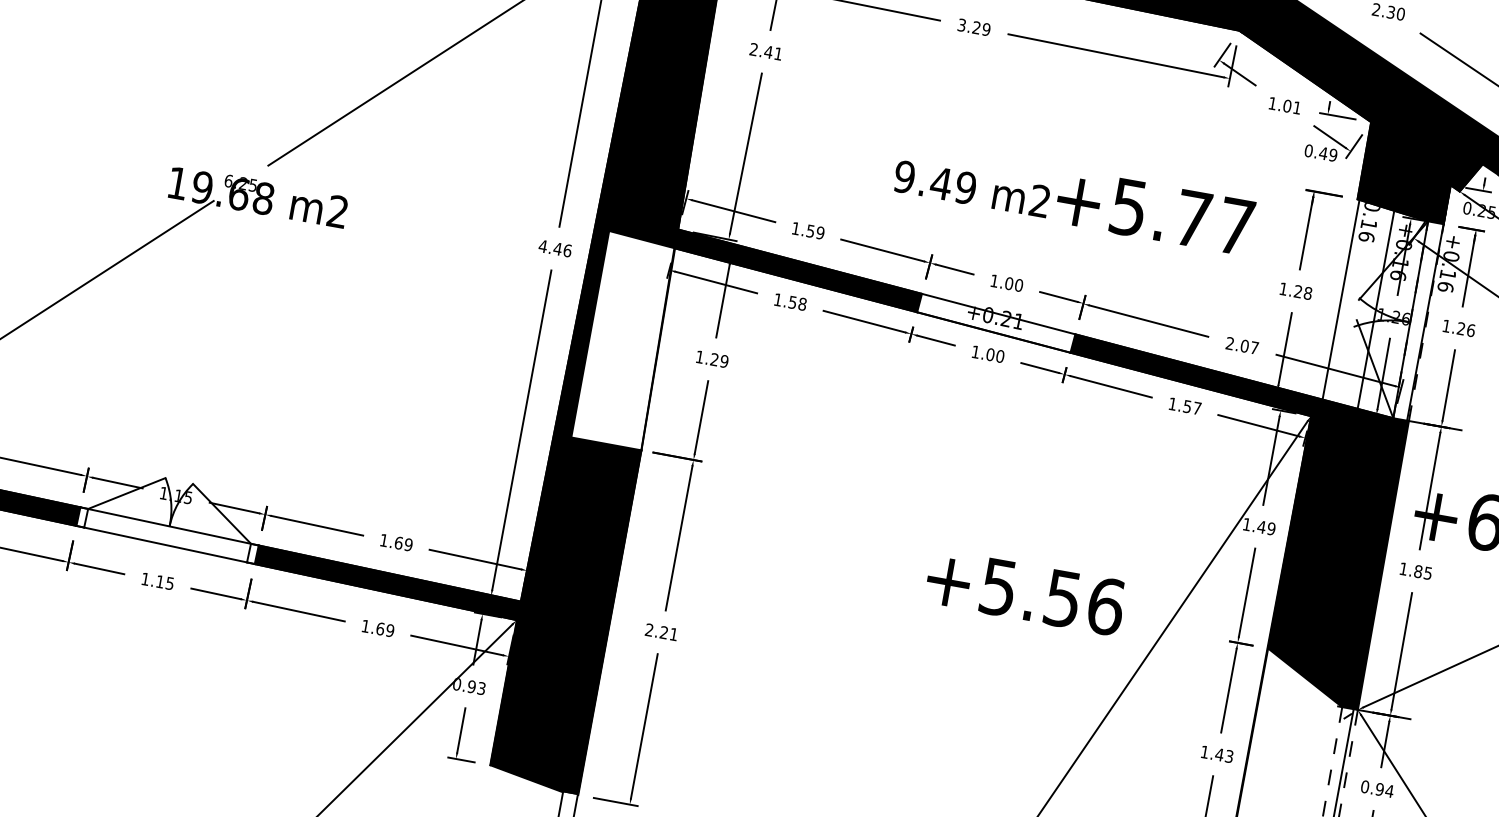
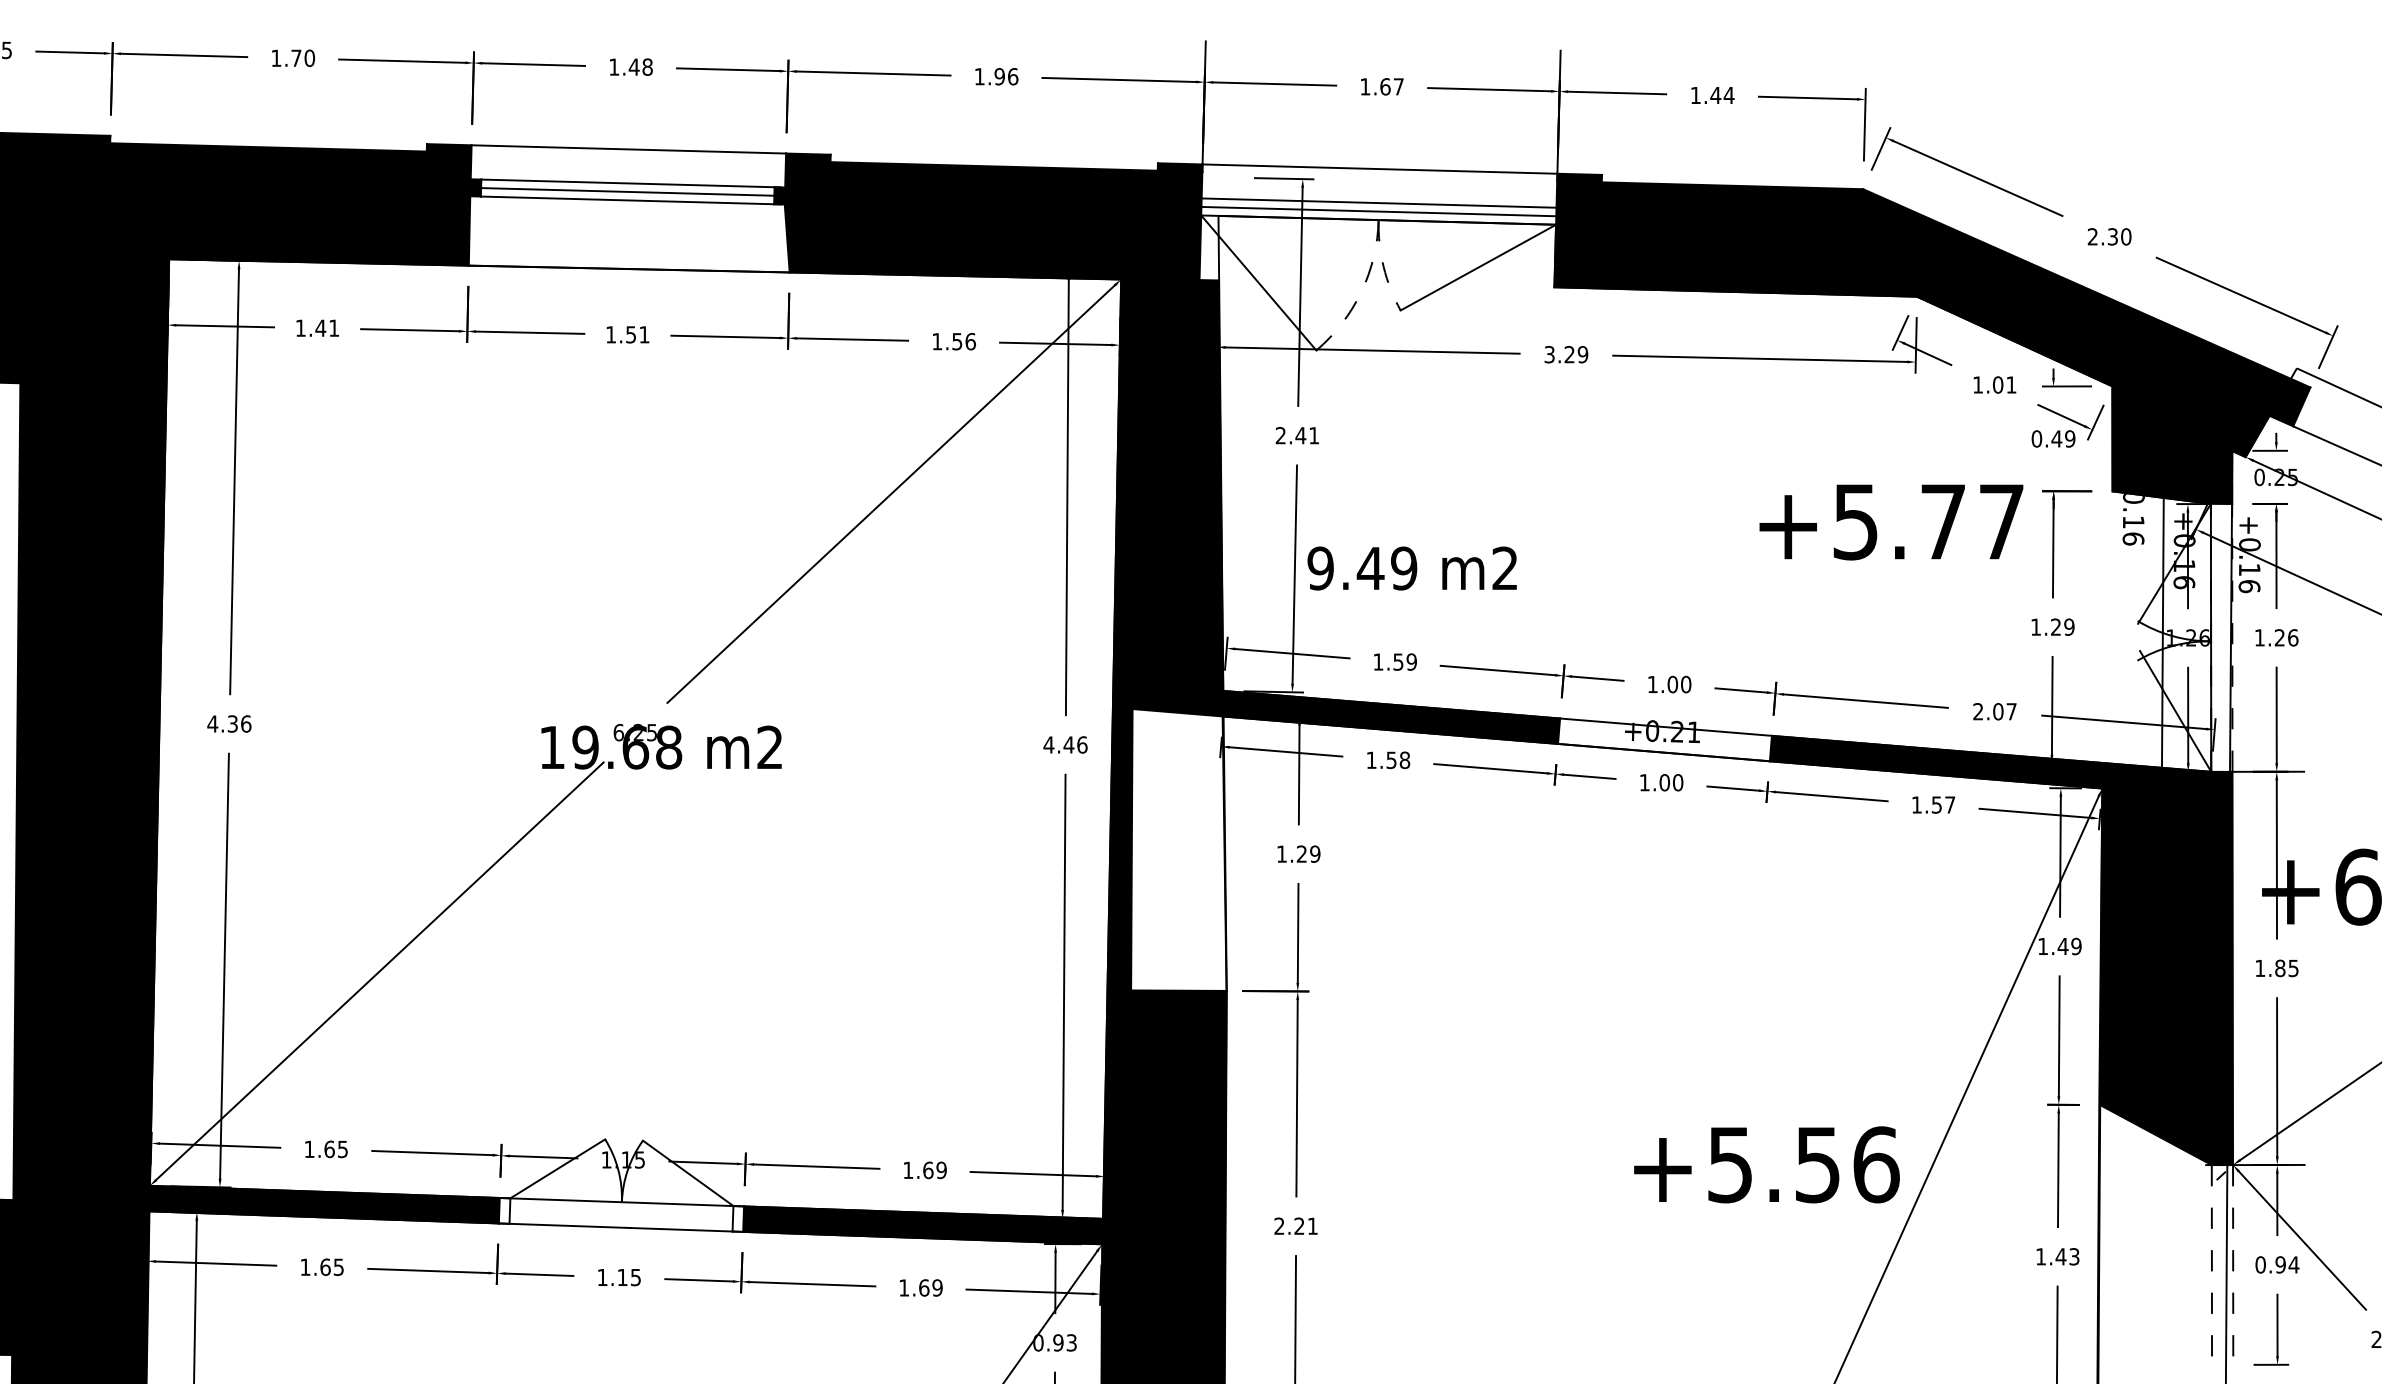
text: (971, 188) -> (1411, 568), moved
text: (1155, 212) -> (1891, 522), moved
text: (1308, 292) -> (2069, 626), 1.28 -> 1.29
line: (1341, 299) -> (2114, 627), removed
text: (1025, 591) -> (1766, 1164), moved

